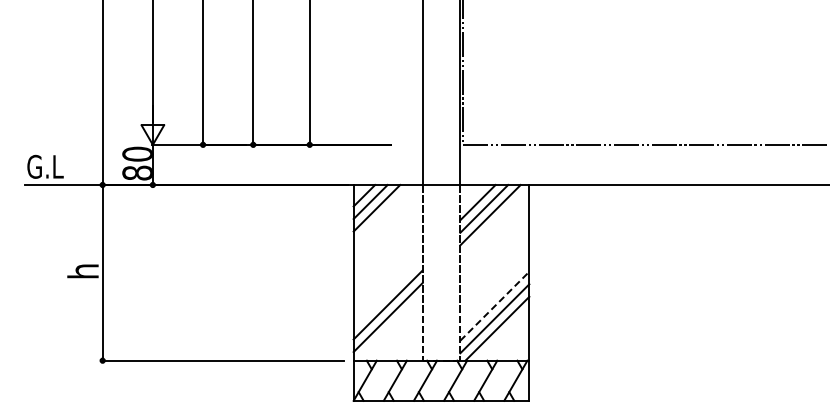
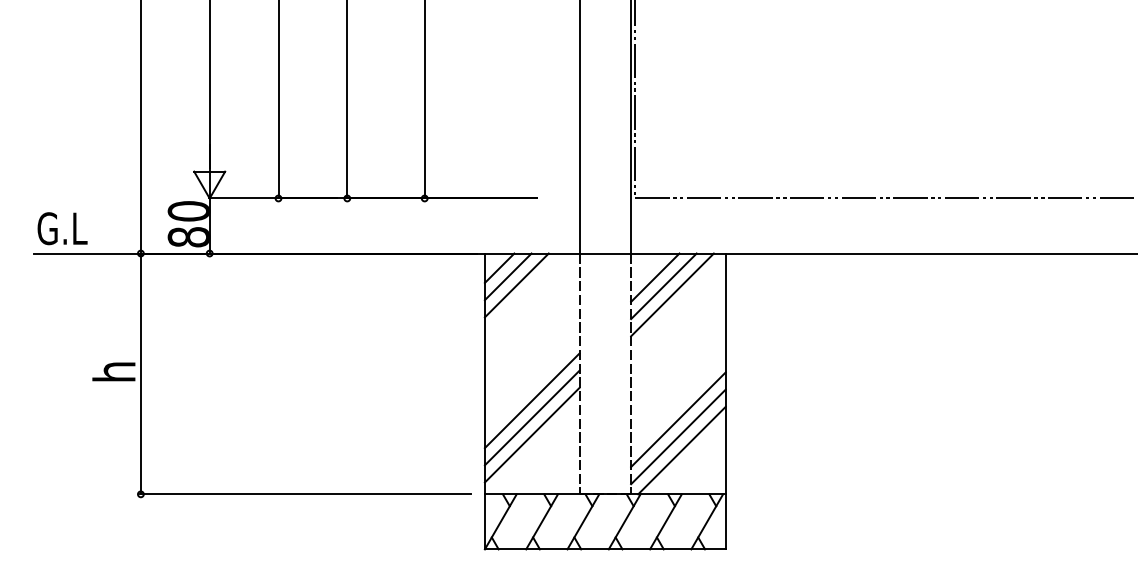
line: (387, 291) -> (531, 399), added
line: (494, 306) -> (677, 420), dashed -> solid

